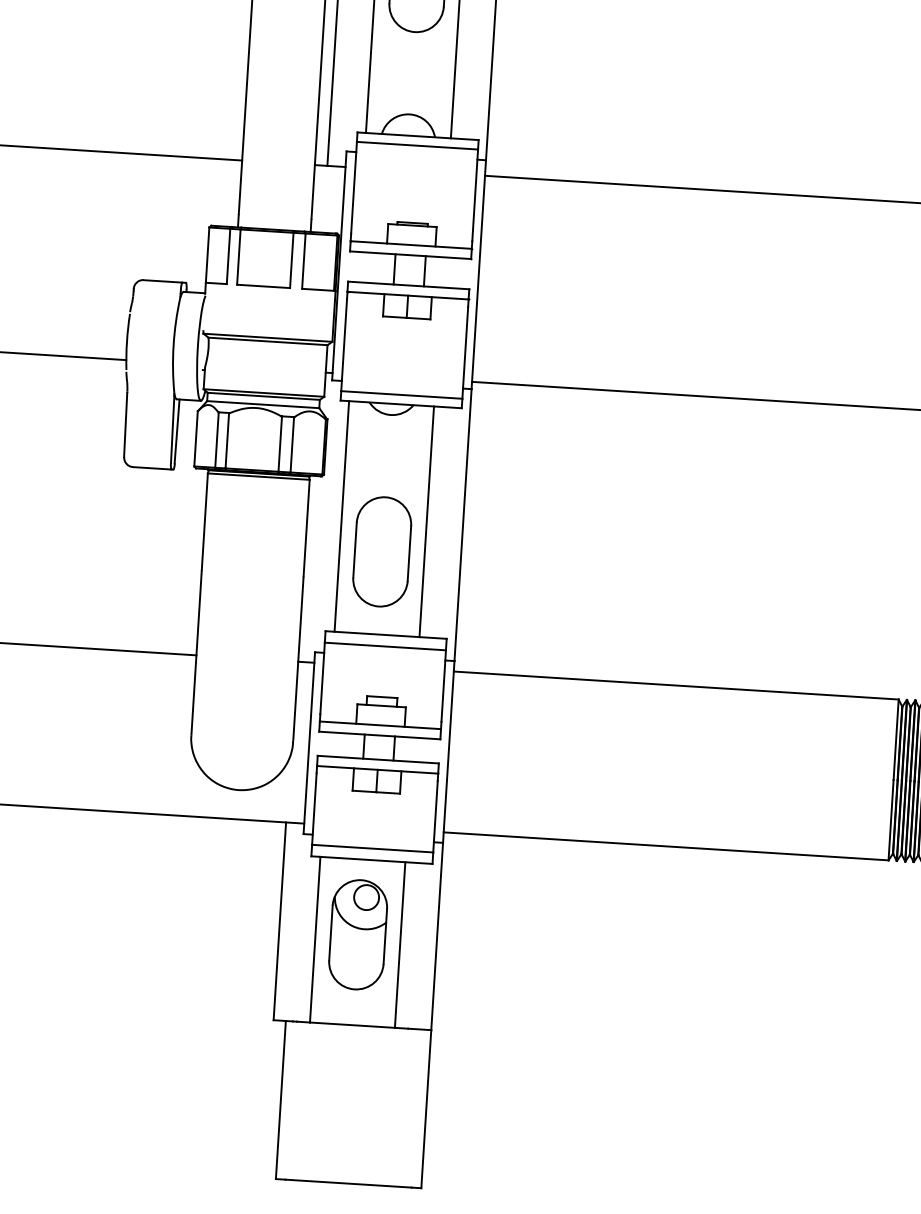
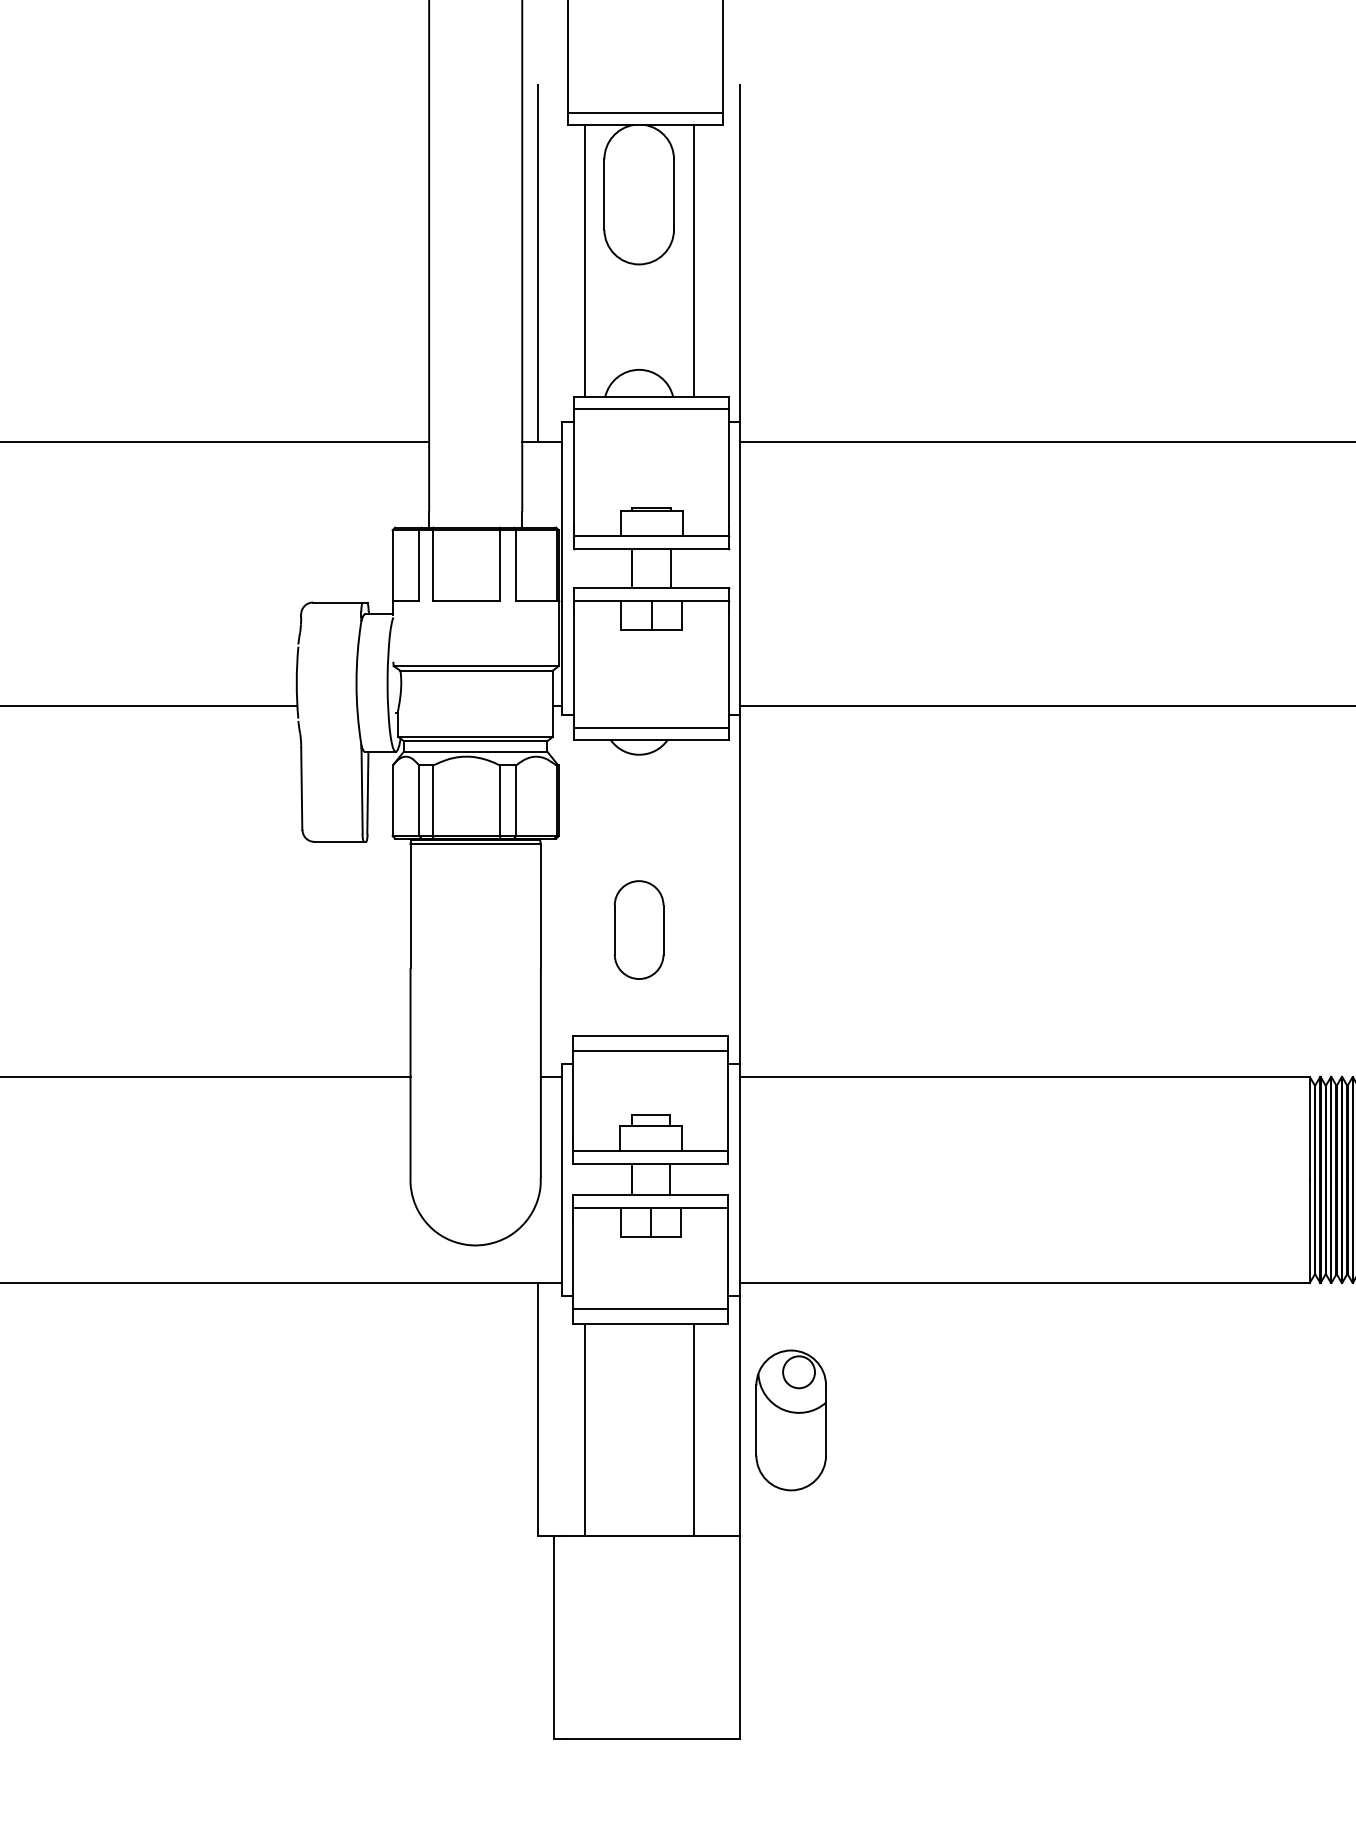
line: (341, 515) -> (584, 887), removed
line: (426, 521) -> (693, 887), removed
part: (381, 551) -> (638, 929), size x0.7
part: (357, 934) -> (790, 1420), moved

